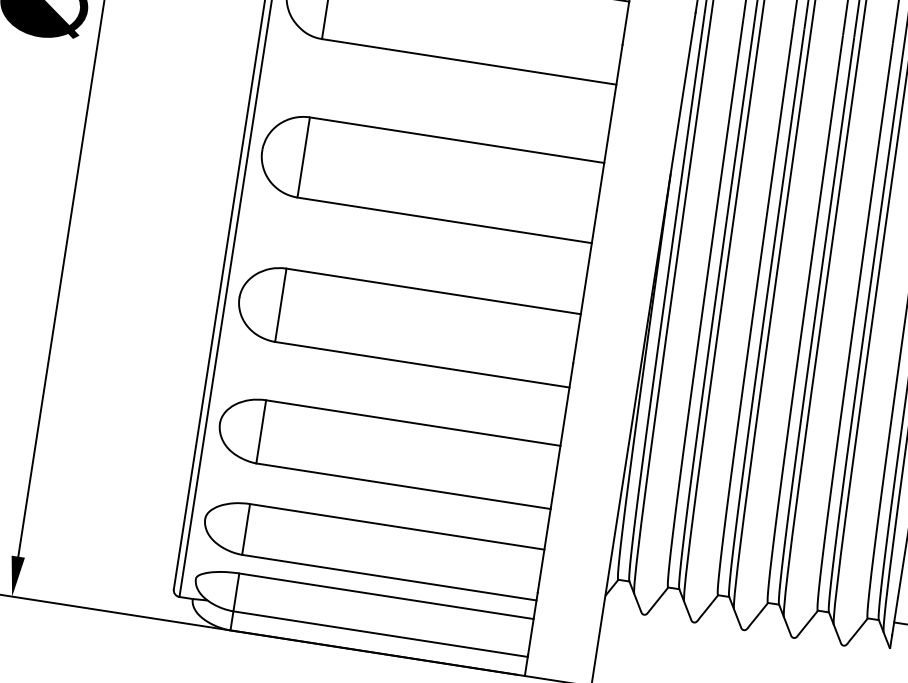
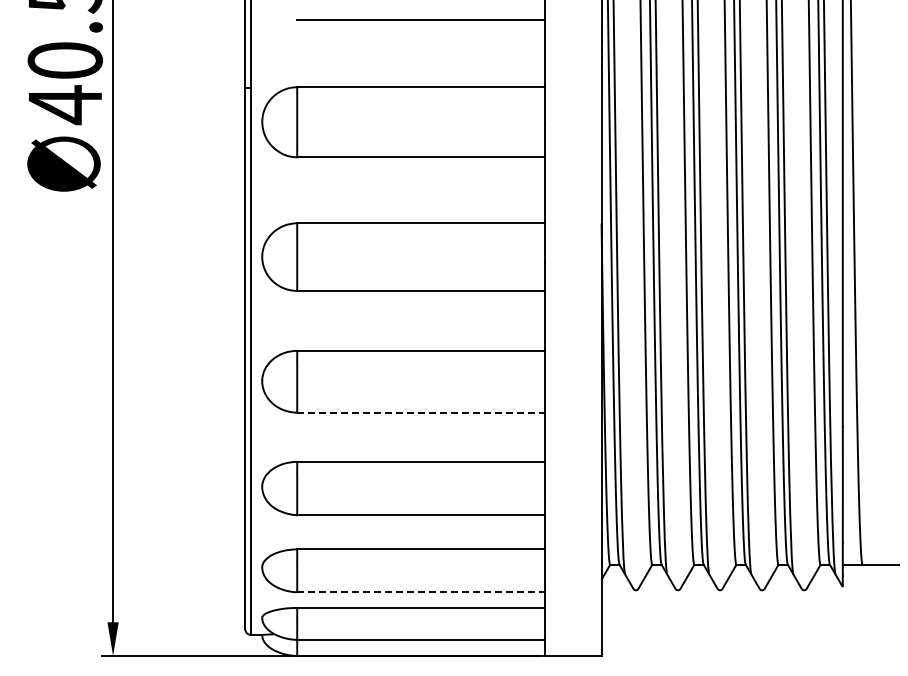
line: (422, 364) -> (421, 412), solid -> dashed
line: (389, 577) -> (421, 592), solid -> dashed

